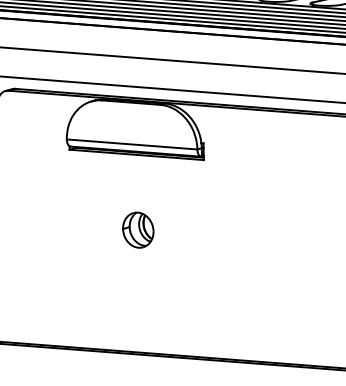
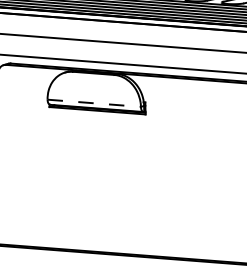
line: (132, 144) -> (94, 103), solid -> dashed
part: (138, 229) -> (98, 164), removed

